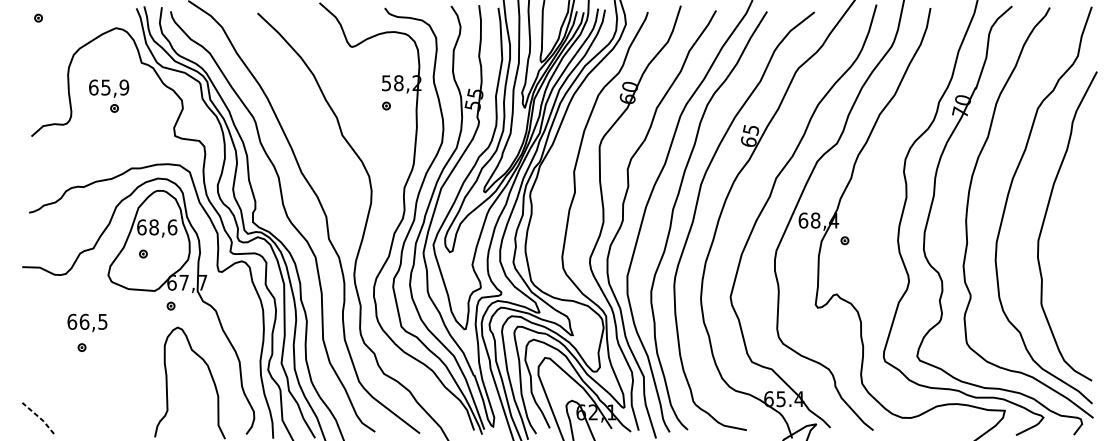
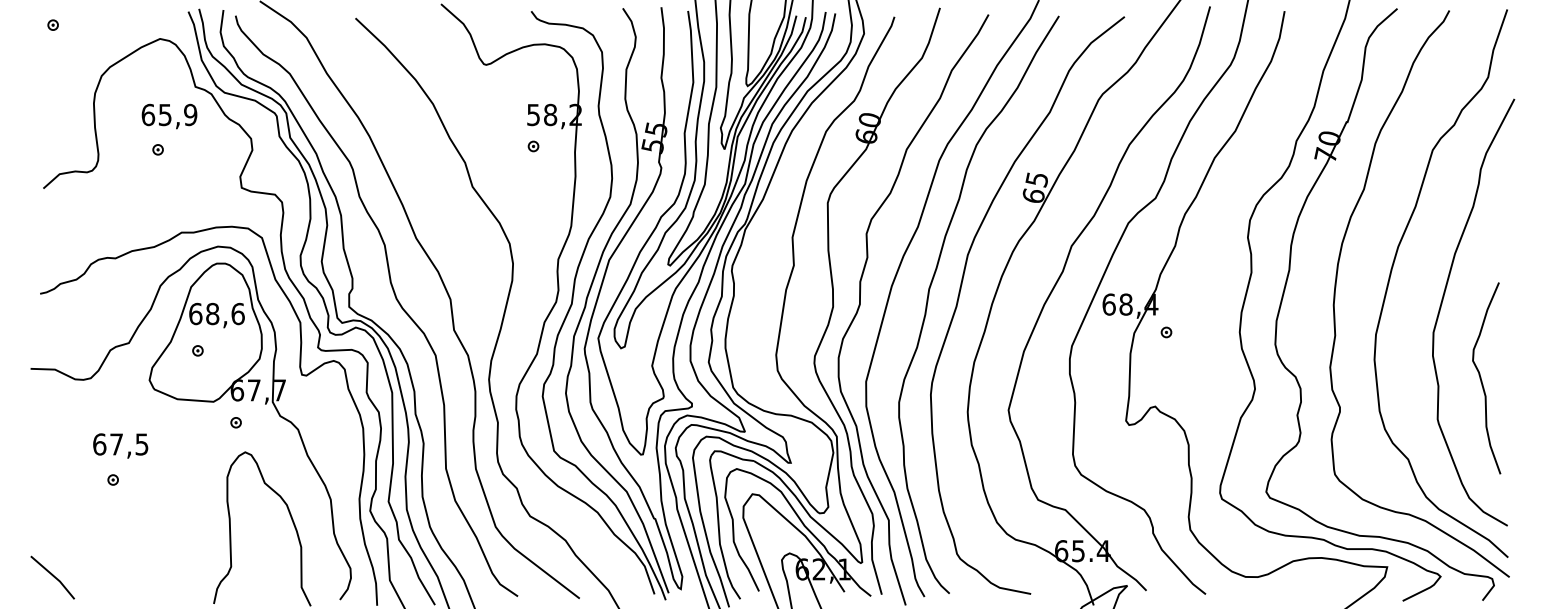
text: (109, 88) -> (169, 116), moved
curve: (1073, 275) -> (1482, 380), added
text: (84, 321) -> (116, 444), 66,5 -> 67,5
line: (39, 417) -> (54, 576), dashed -> solid

